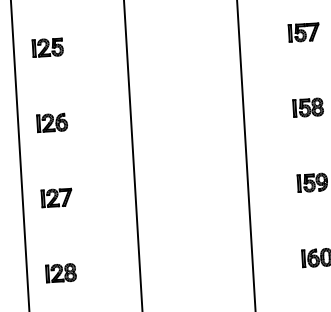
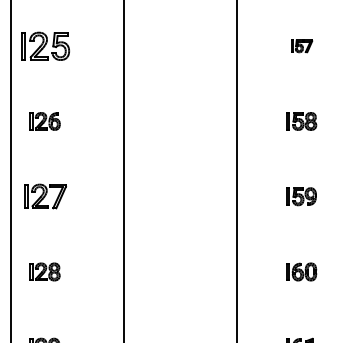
part: (303, 32) -> (301, 46), size x0.7
part: (47, 47) -> (44, 45), size x1.6
part: (56, 197) -> (44, 196), size x1.4

